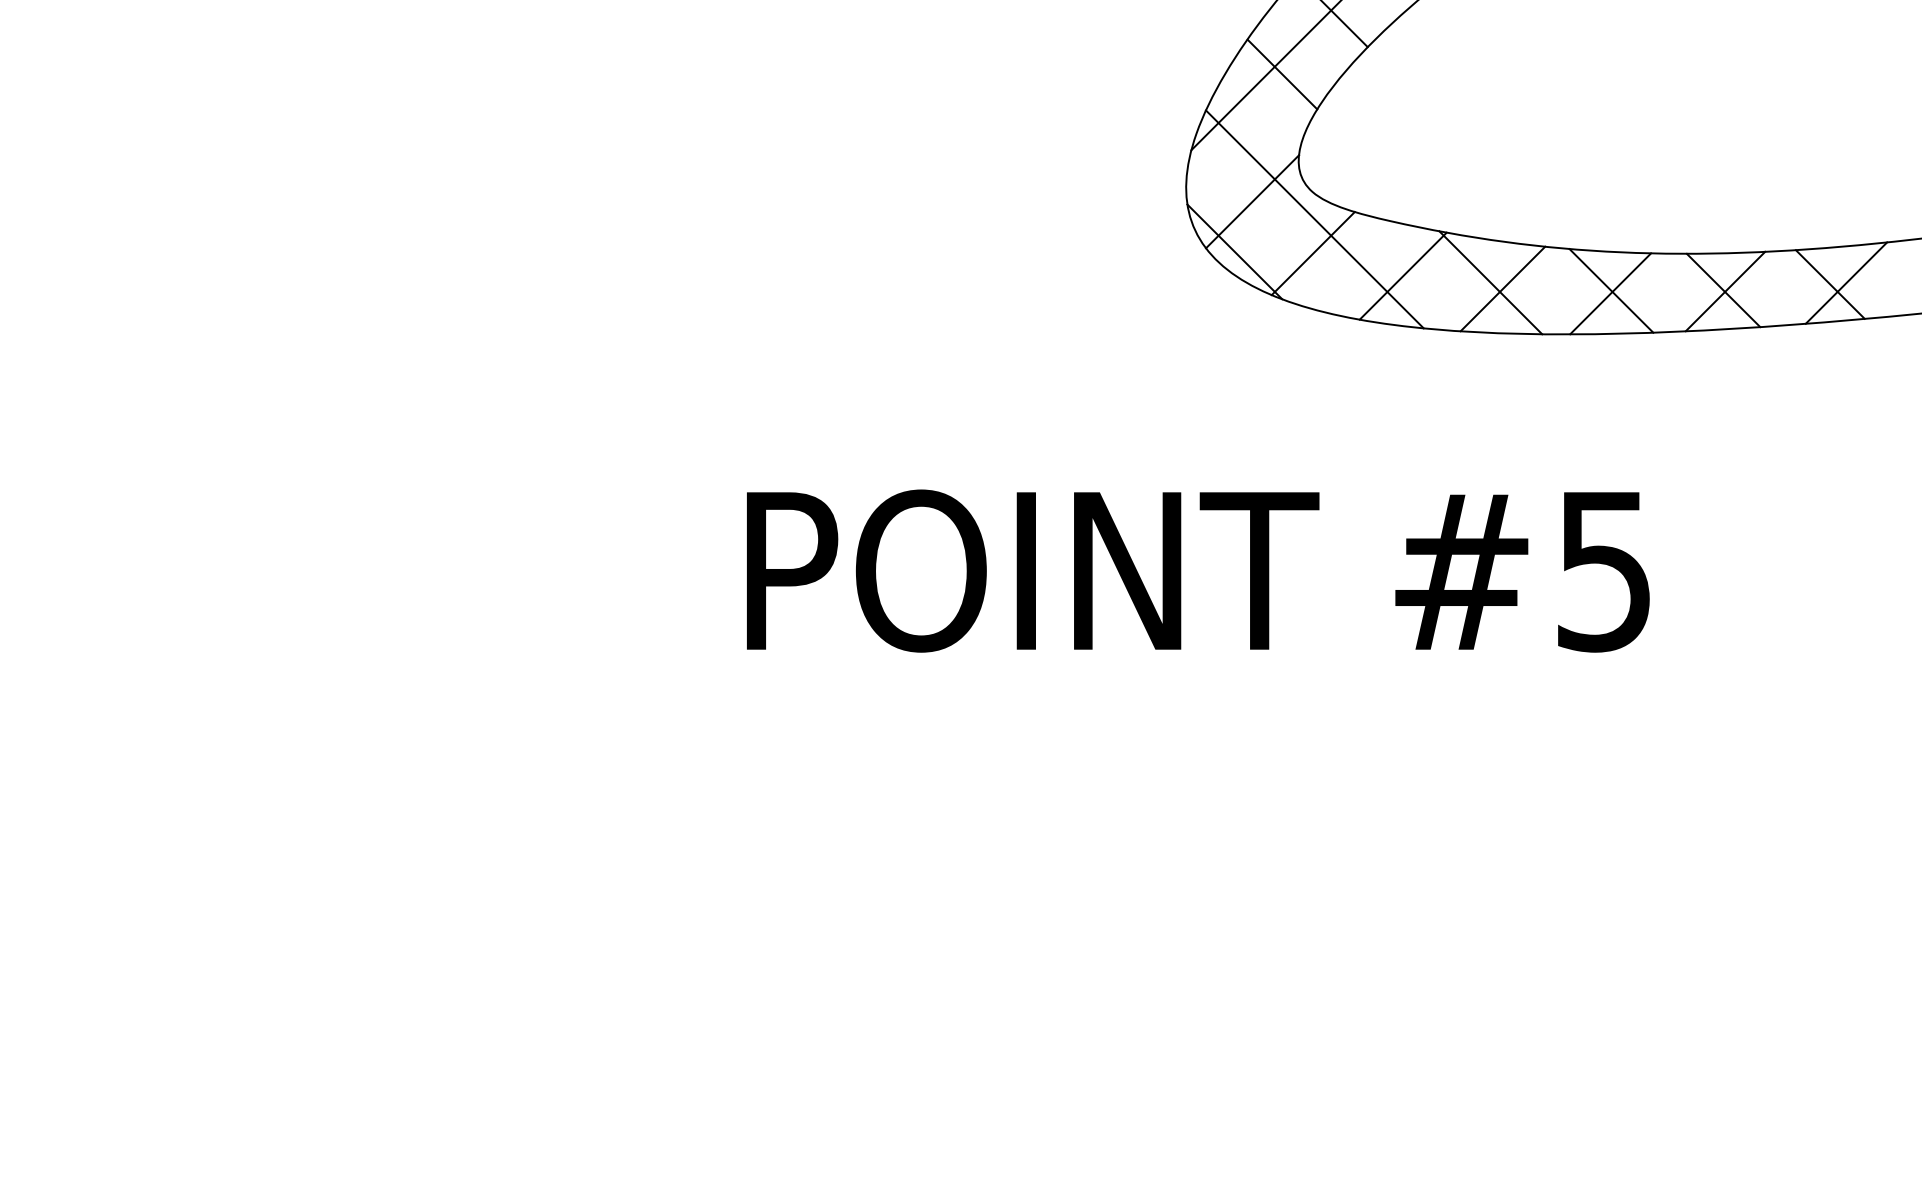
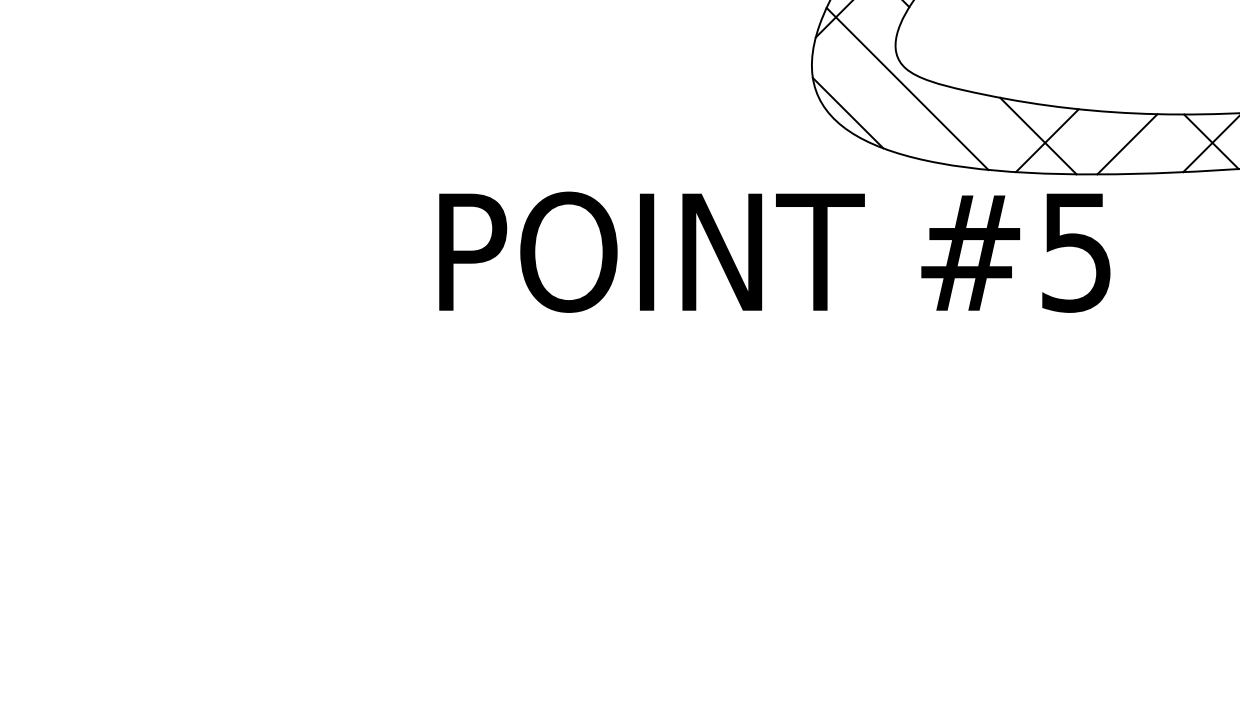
line: (1252, 201) -> (861, 75), removed
line: (1312, 253) -> (905, 114), removed
line: (1402, 275) -> (972, 130), removed
line: (1611, 290) -> (1128, 141), removed
text: (1198, 570) -> (774, 251), moved

